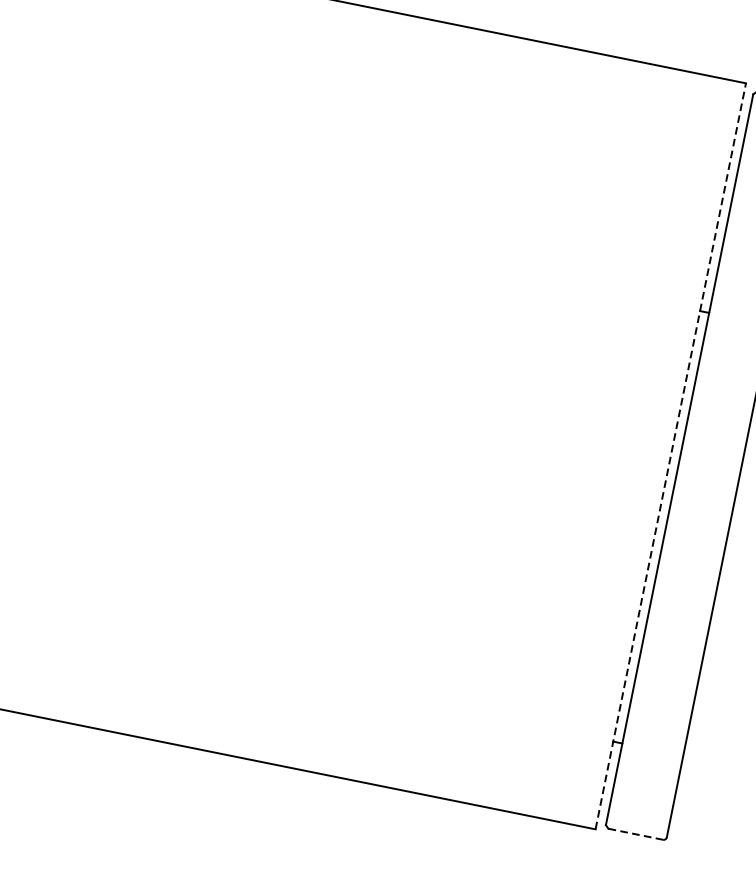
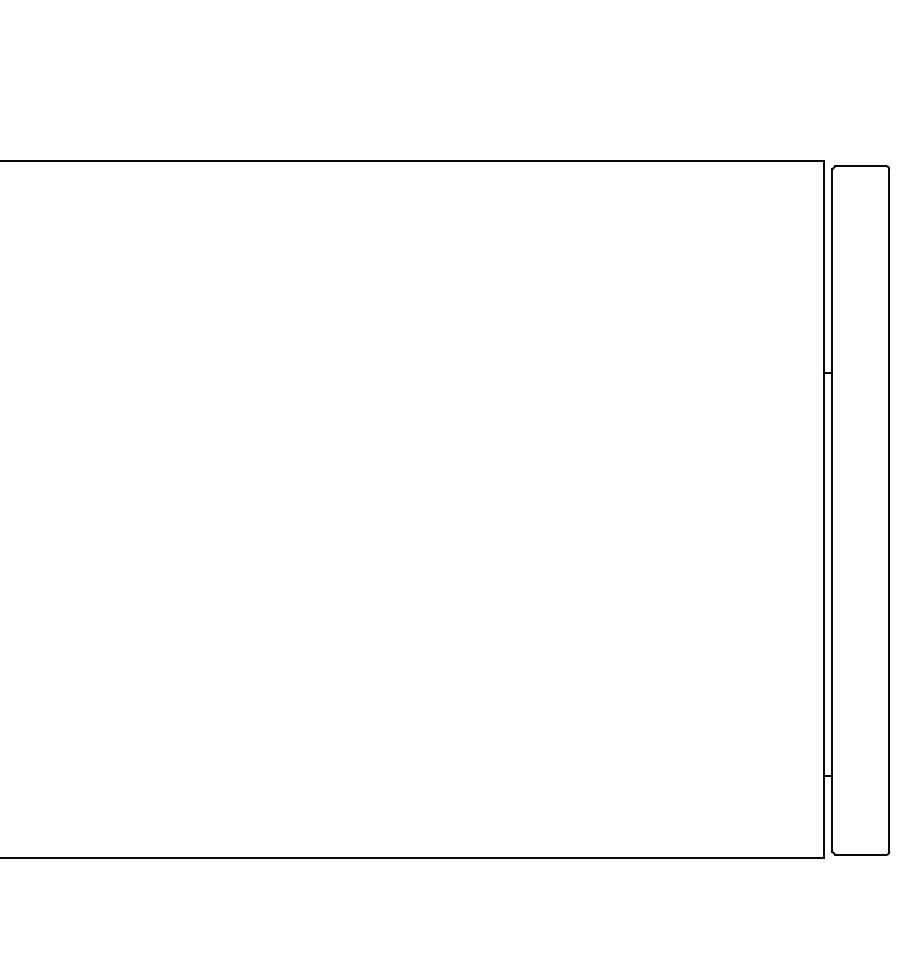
line: (670, 455) -> (823, 508), dashed -> solid
line: (635, 833) -> (860, 854), dashed -> solid

